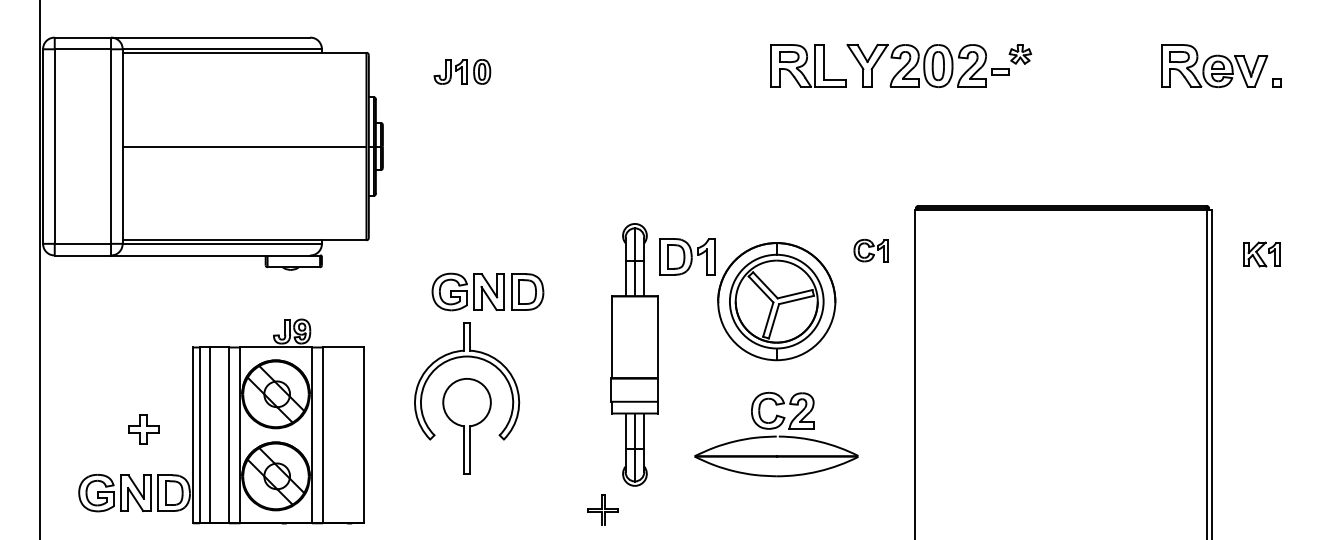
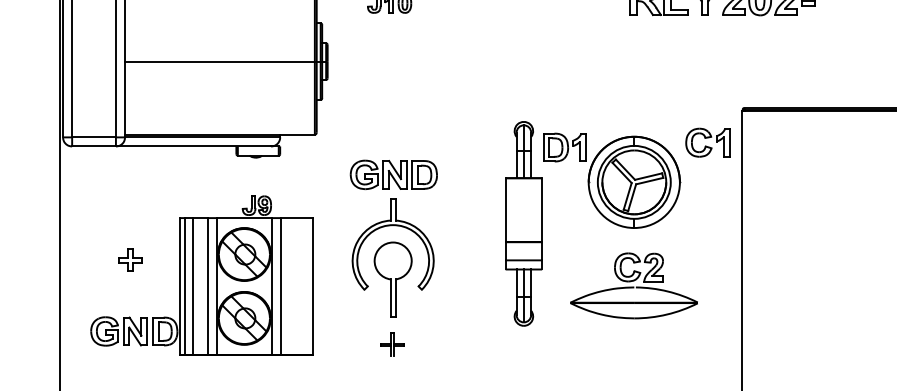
part: (870, 250) -> (707, 142), size x1.67
part: (487, 291) -> (393, 174), moved
part: (143, 429) -> (130, 260), moved
part: (602, 509) -> (391, 344), moved

